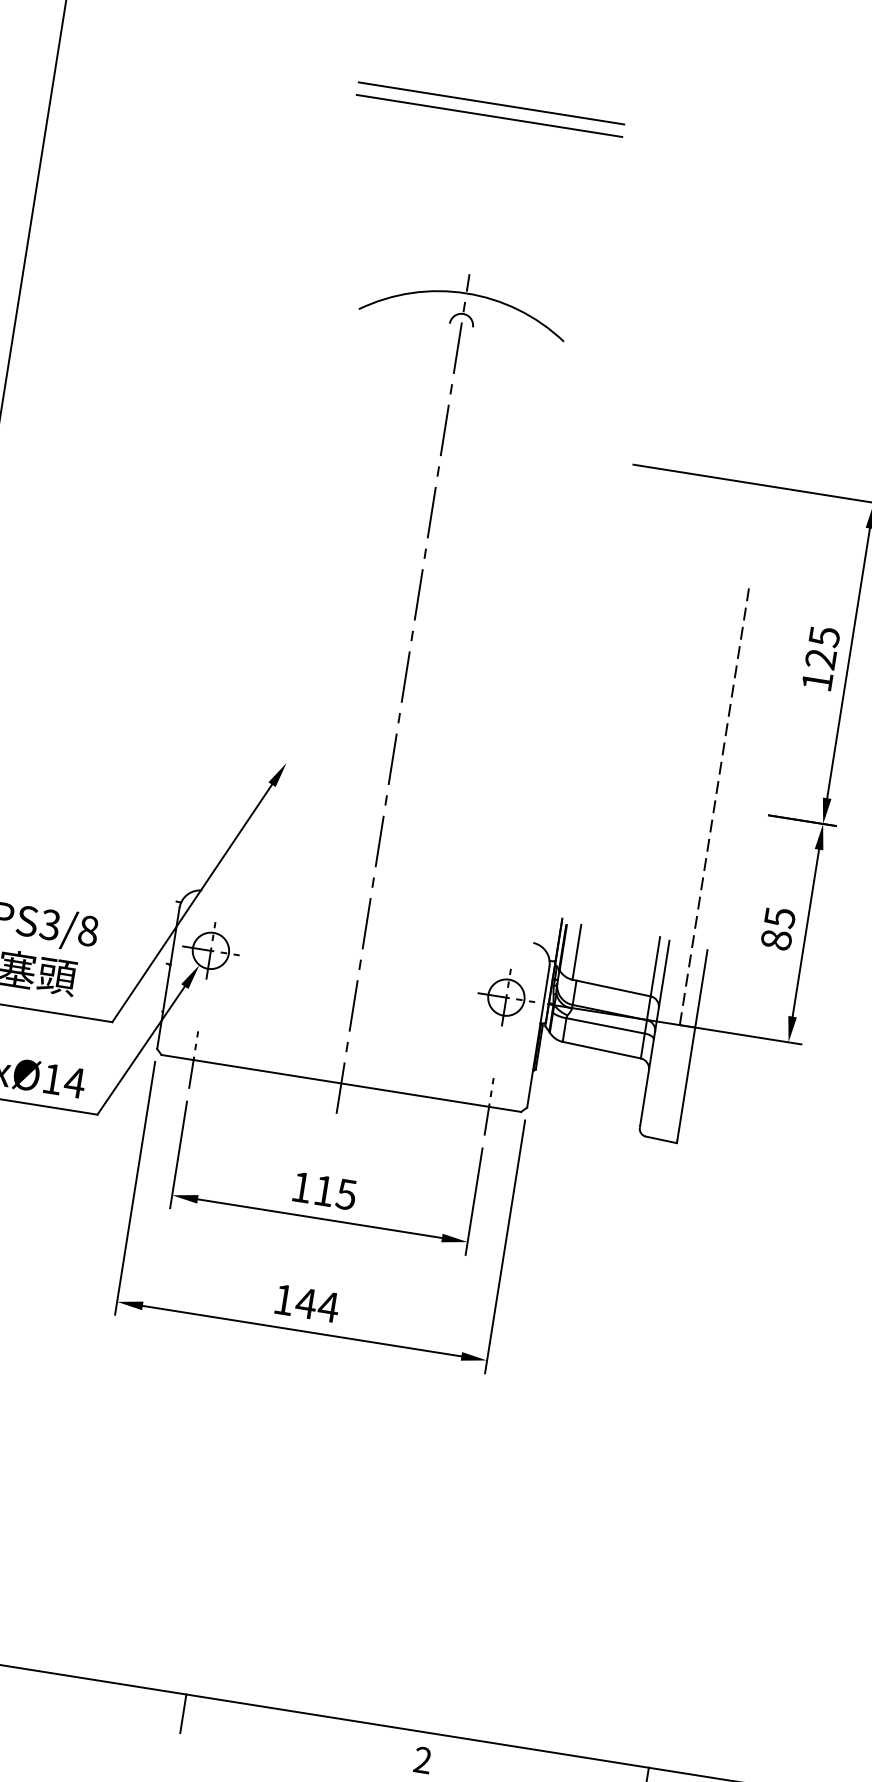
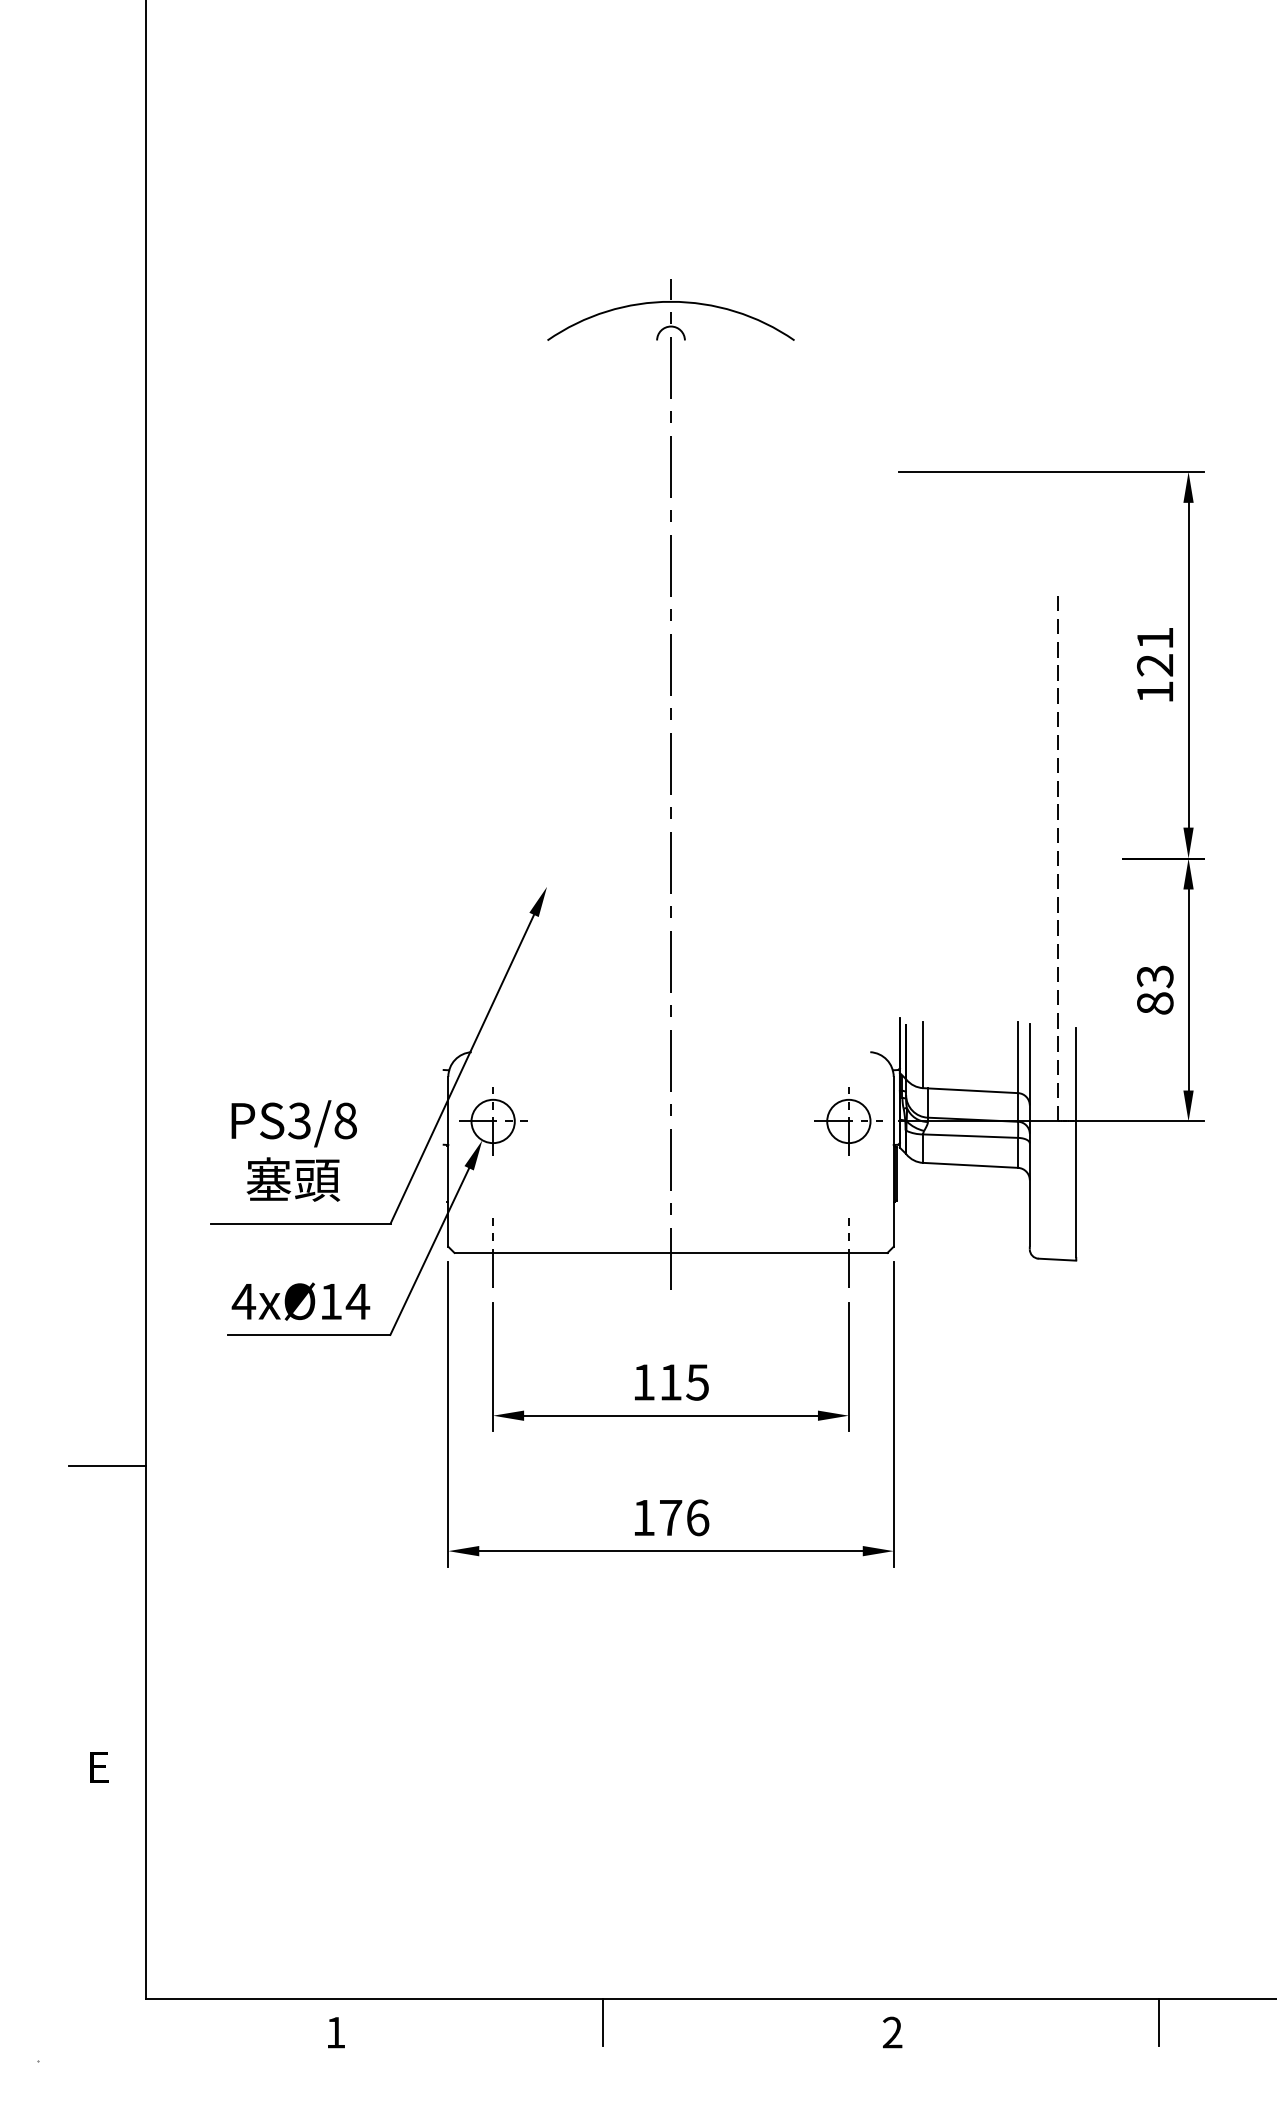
line: (490, 103) -> (664, 74), removed
line: (489, 116) -> (664, 89), removed
text: (824, 636) -> (1155, 638), 125 -> 121
text: (780, 917) -> (1155, 976), 85 -> 83
text: (316, 1304) -> (683, 1517), 144 -> 176

